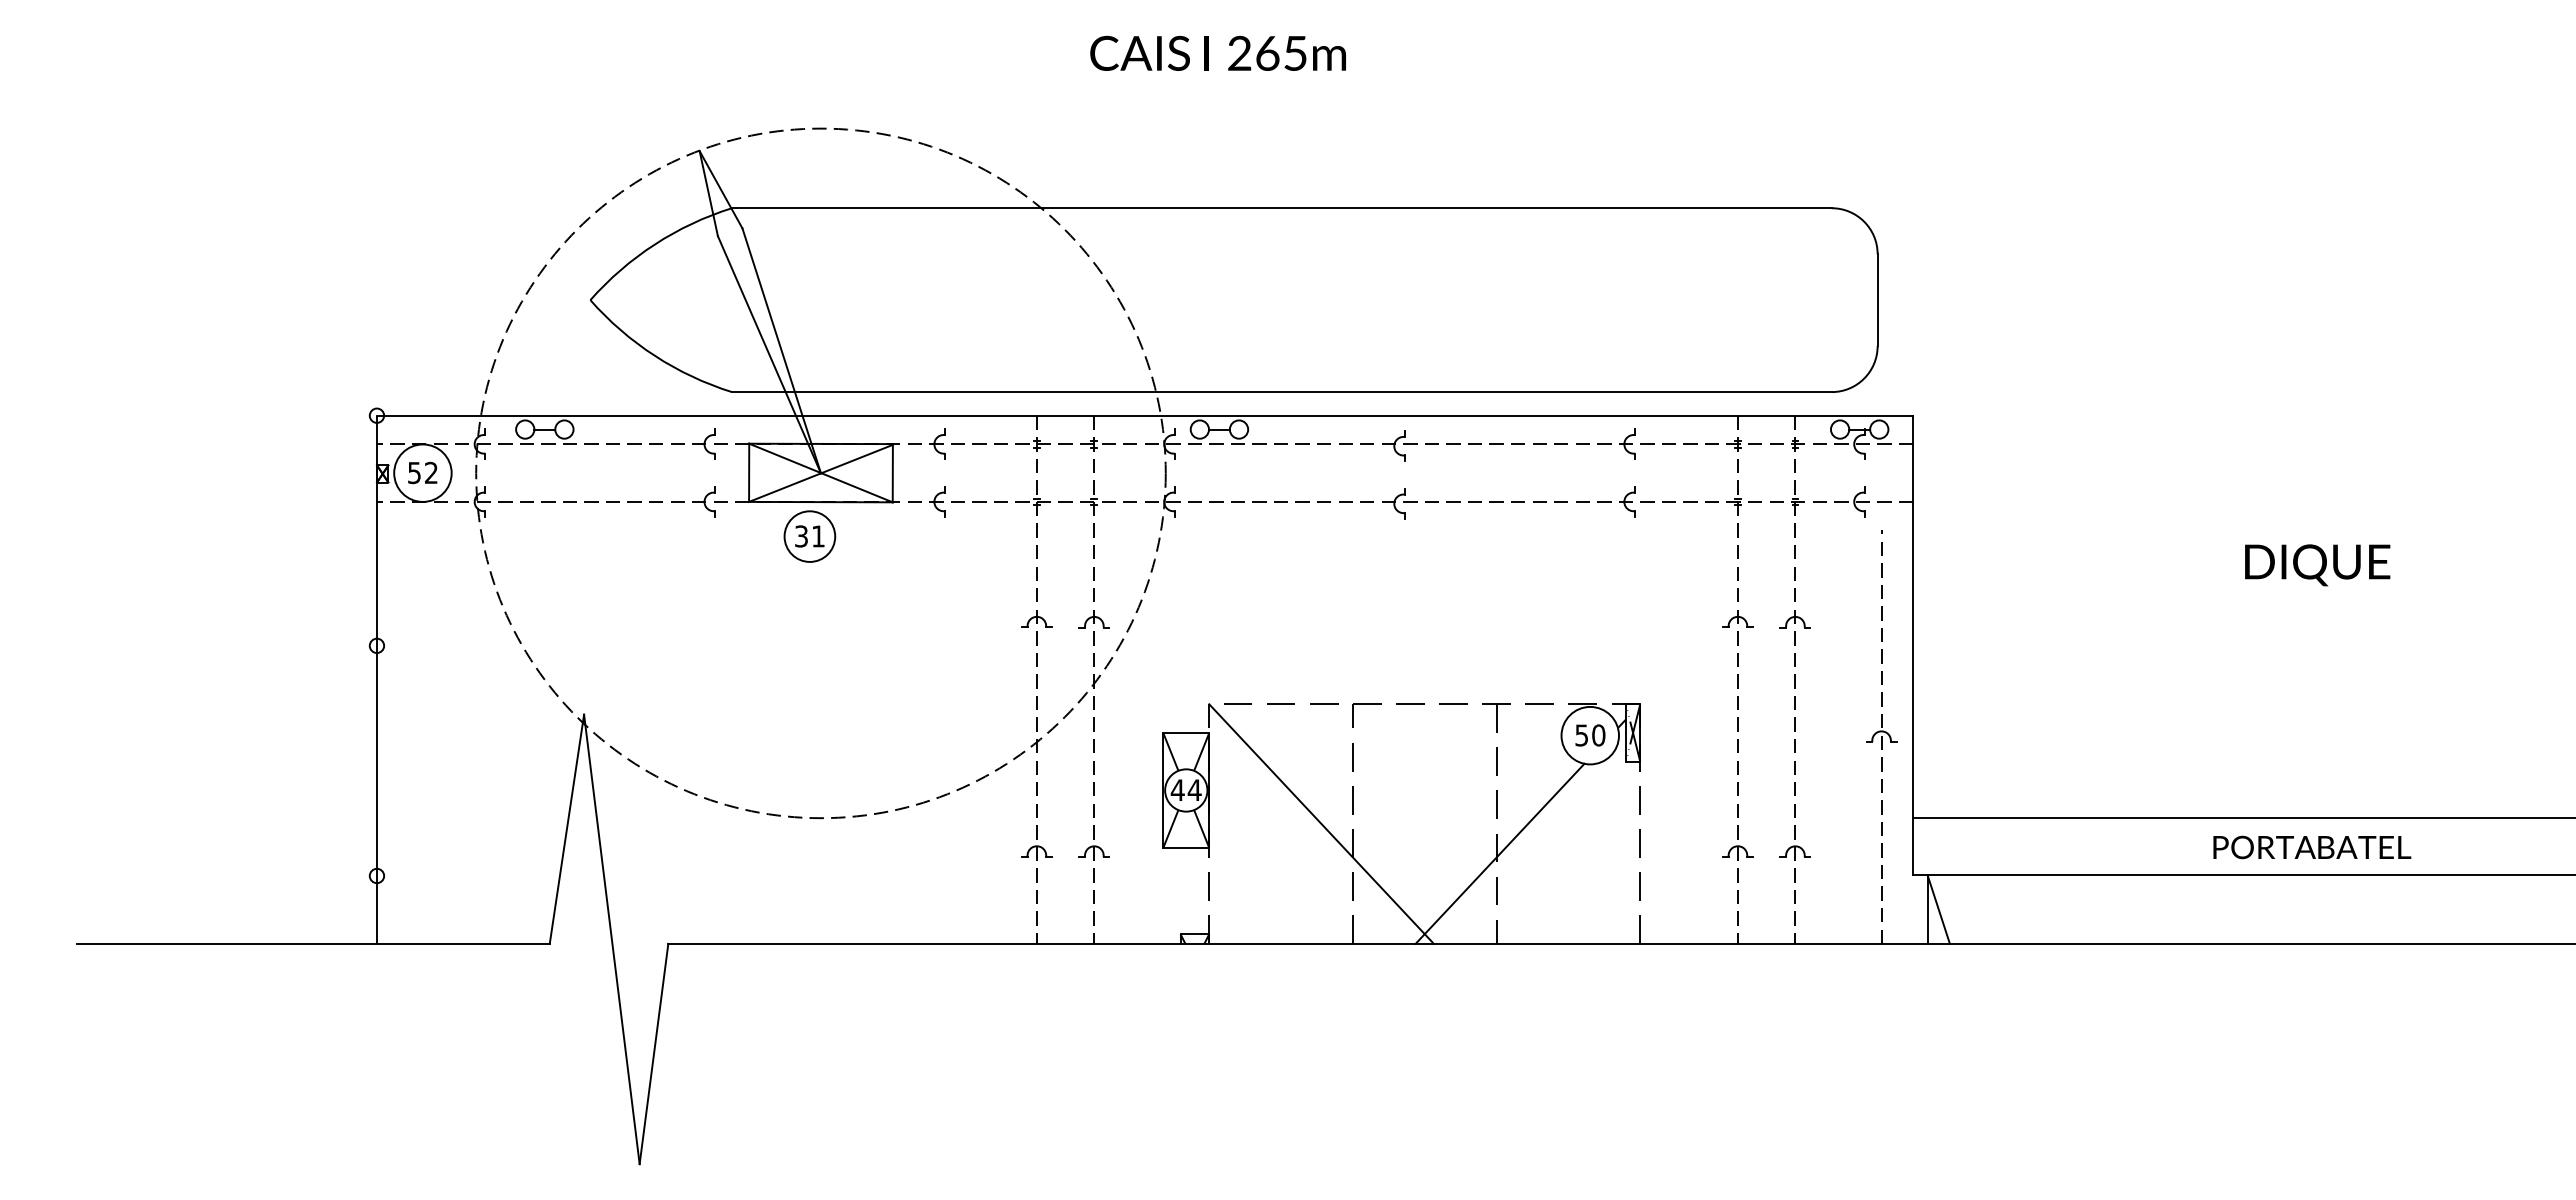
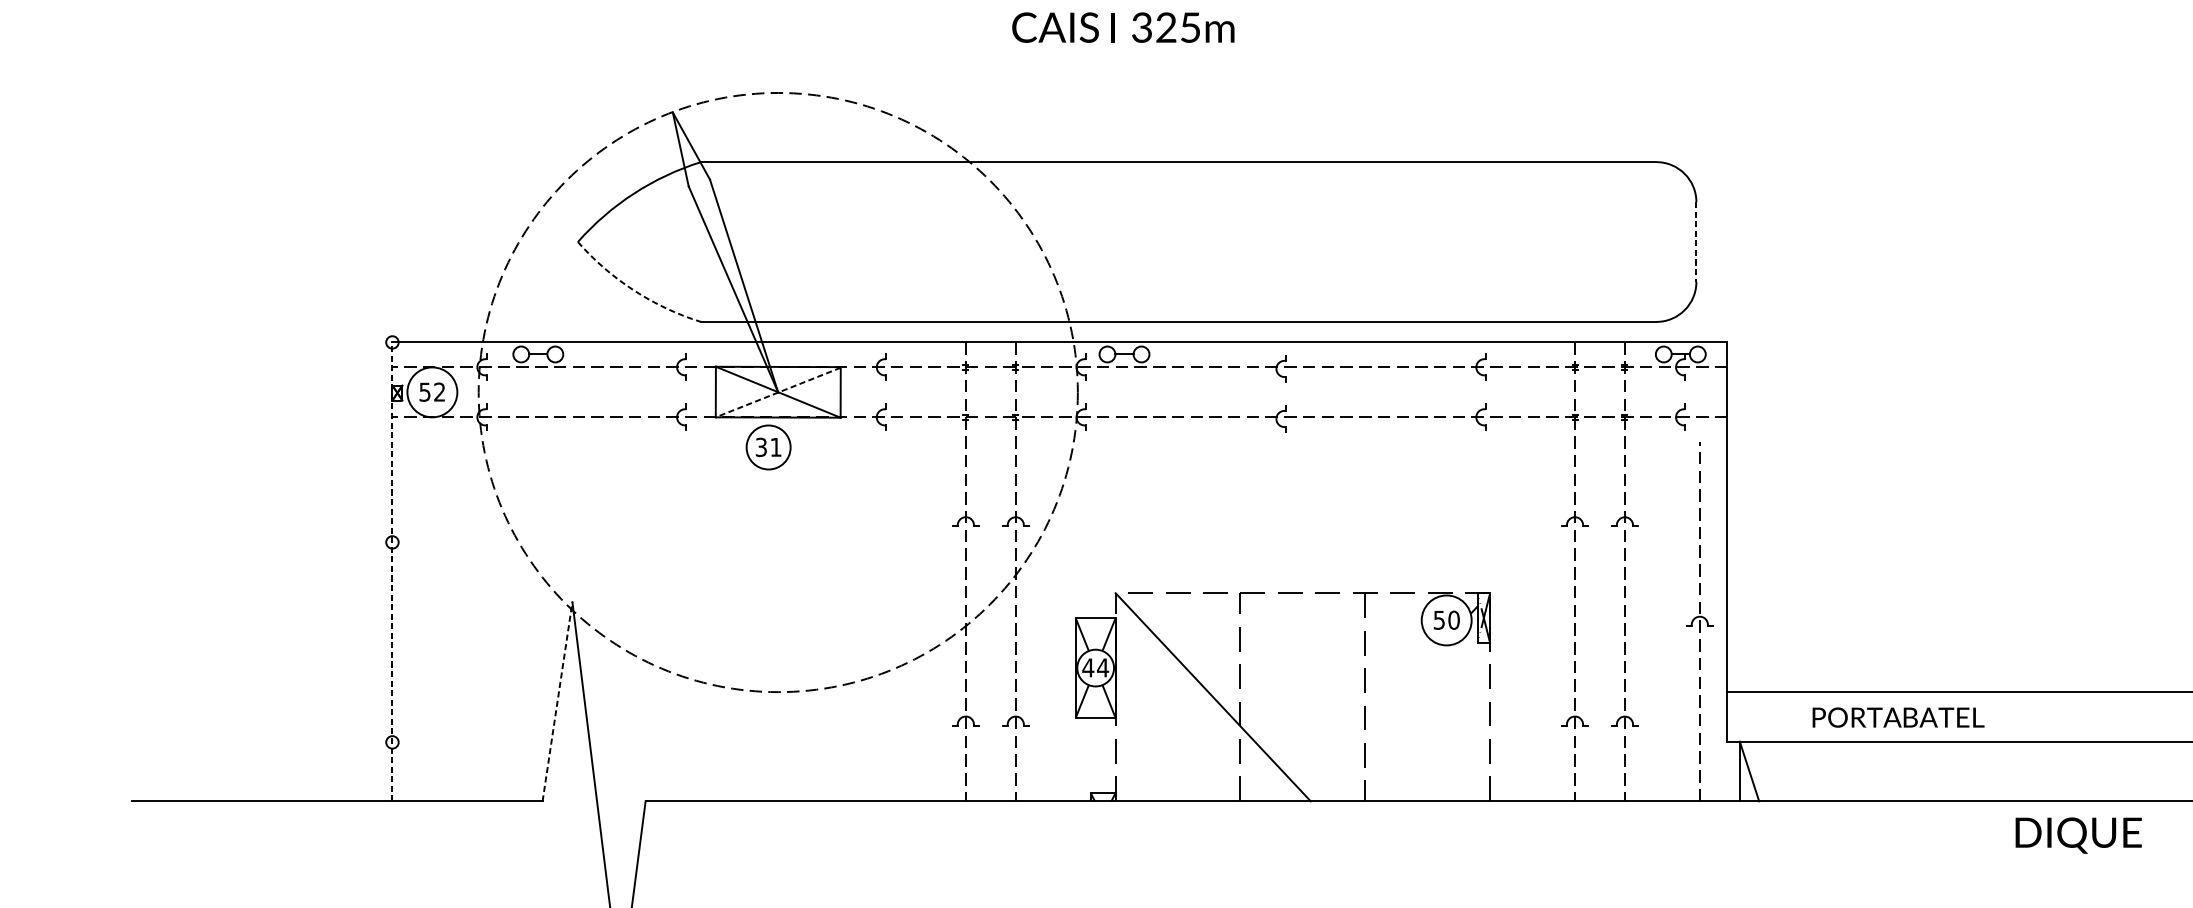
text: (1253, 52) -> (1154, 26), 265m -> 325m
line: (1877, 300) -> (1696, 242), solid -> dashed
arc: (654, 355) -> (633, 290), solid -> dashed
line: (820, 473) -> (777, 392), solid -> dashed
text: (2317, 565) -> (2078, 835), moved
line: (376, 679) -> (392, 571), solid -> dashed
line: (566, 829) -> (557, 701), solid -> dashed
text: (2312, 847) -> (1898, 717), moved
line: (1499, 853) -> (1367, 722), removed

